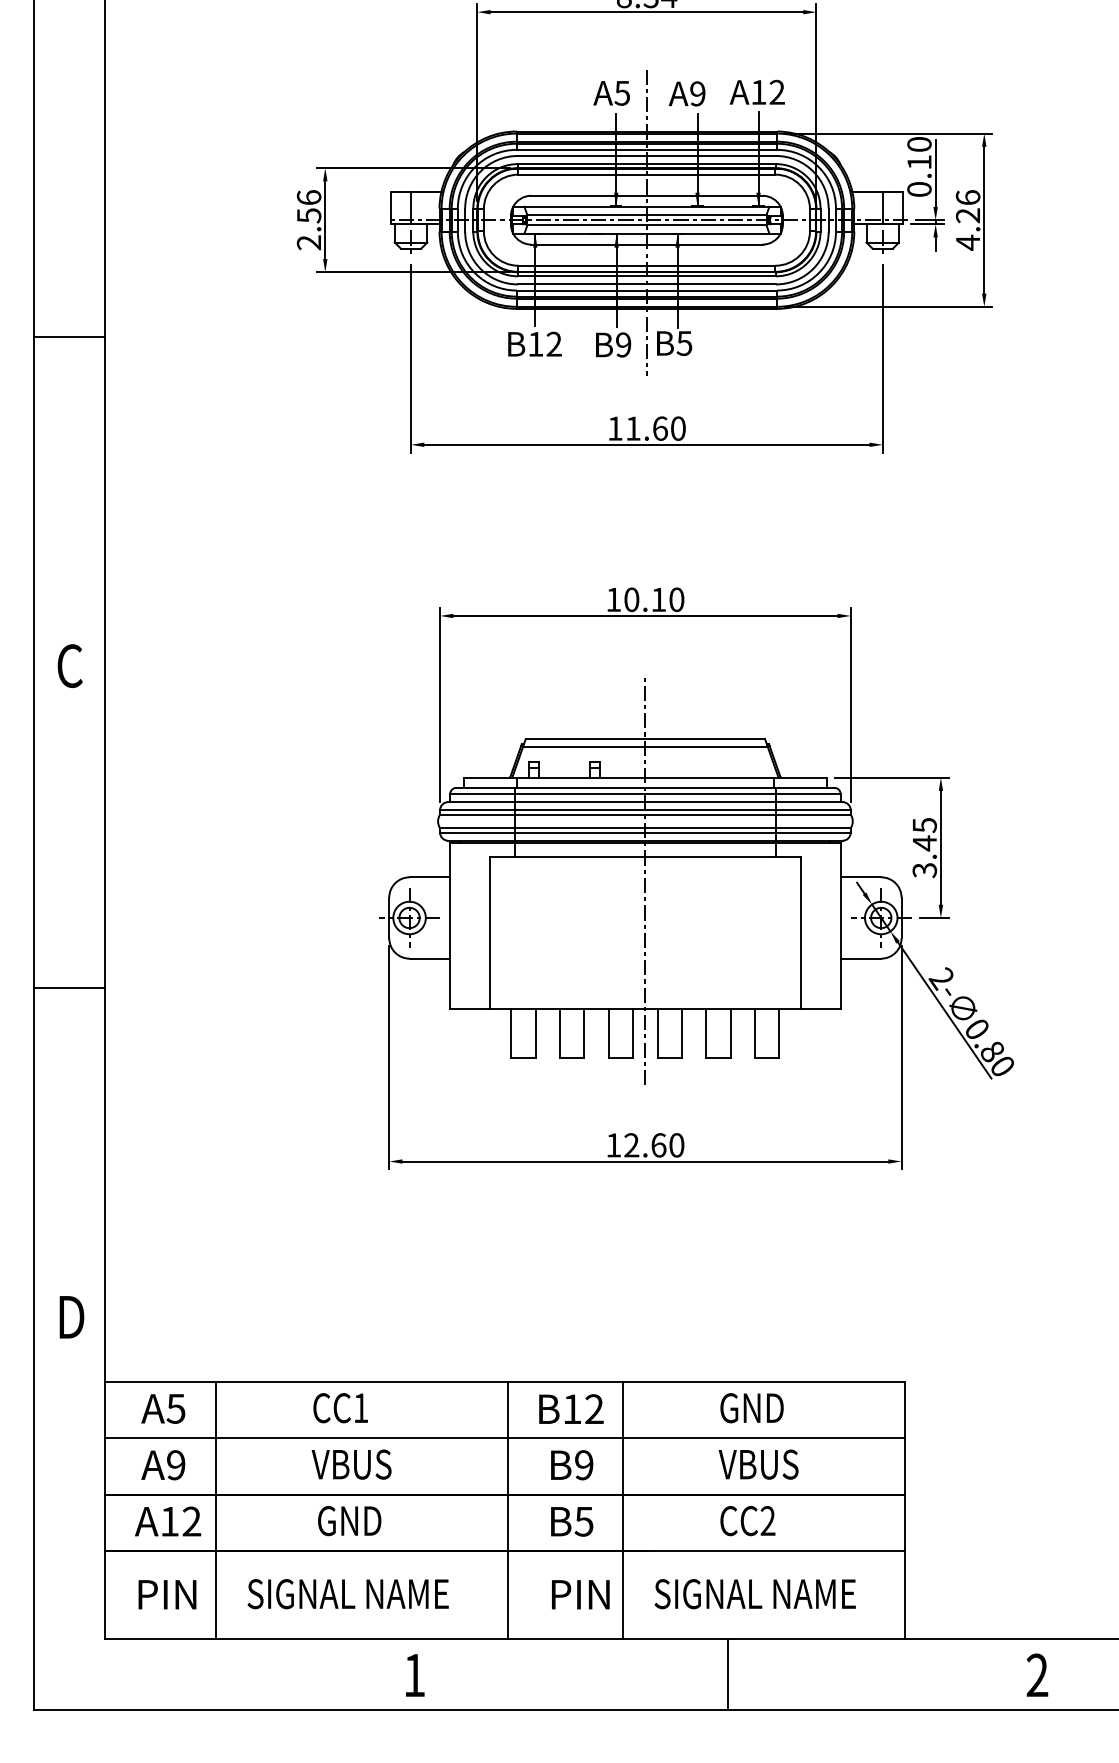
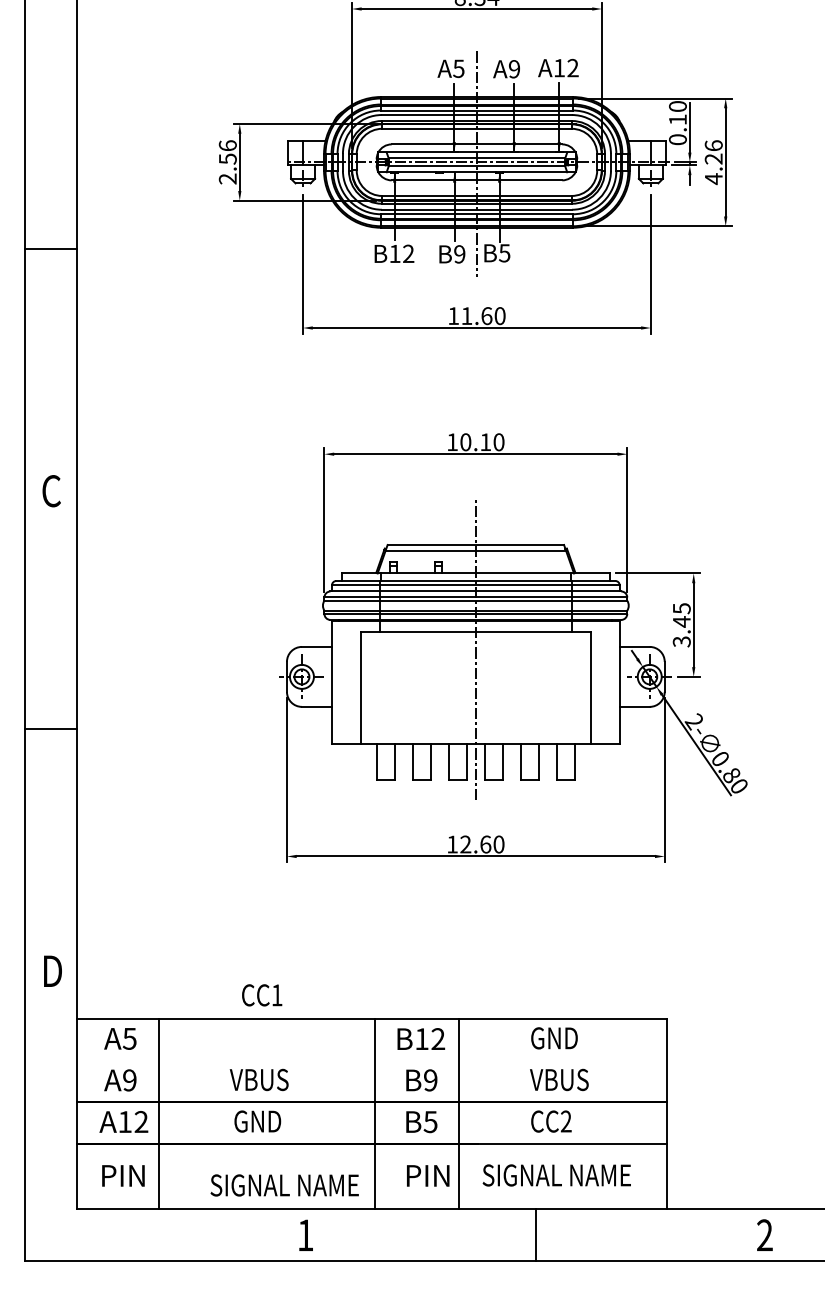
text: (341, 1408) -> (262, 995), moved
line: (505, 1438) -> (372, 1060), removed
text: (347, 1594) -> (284, 1185), moved

